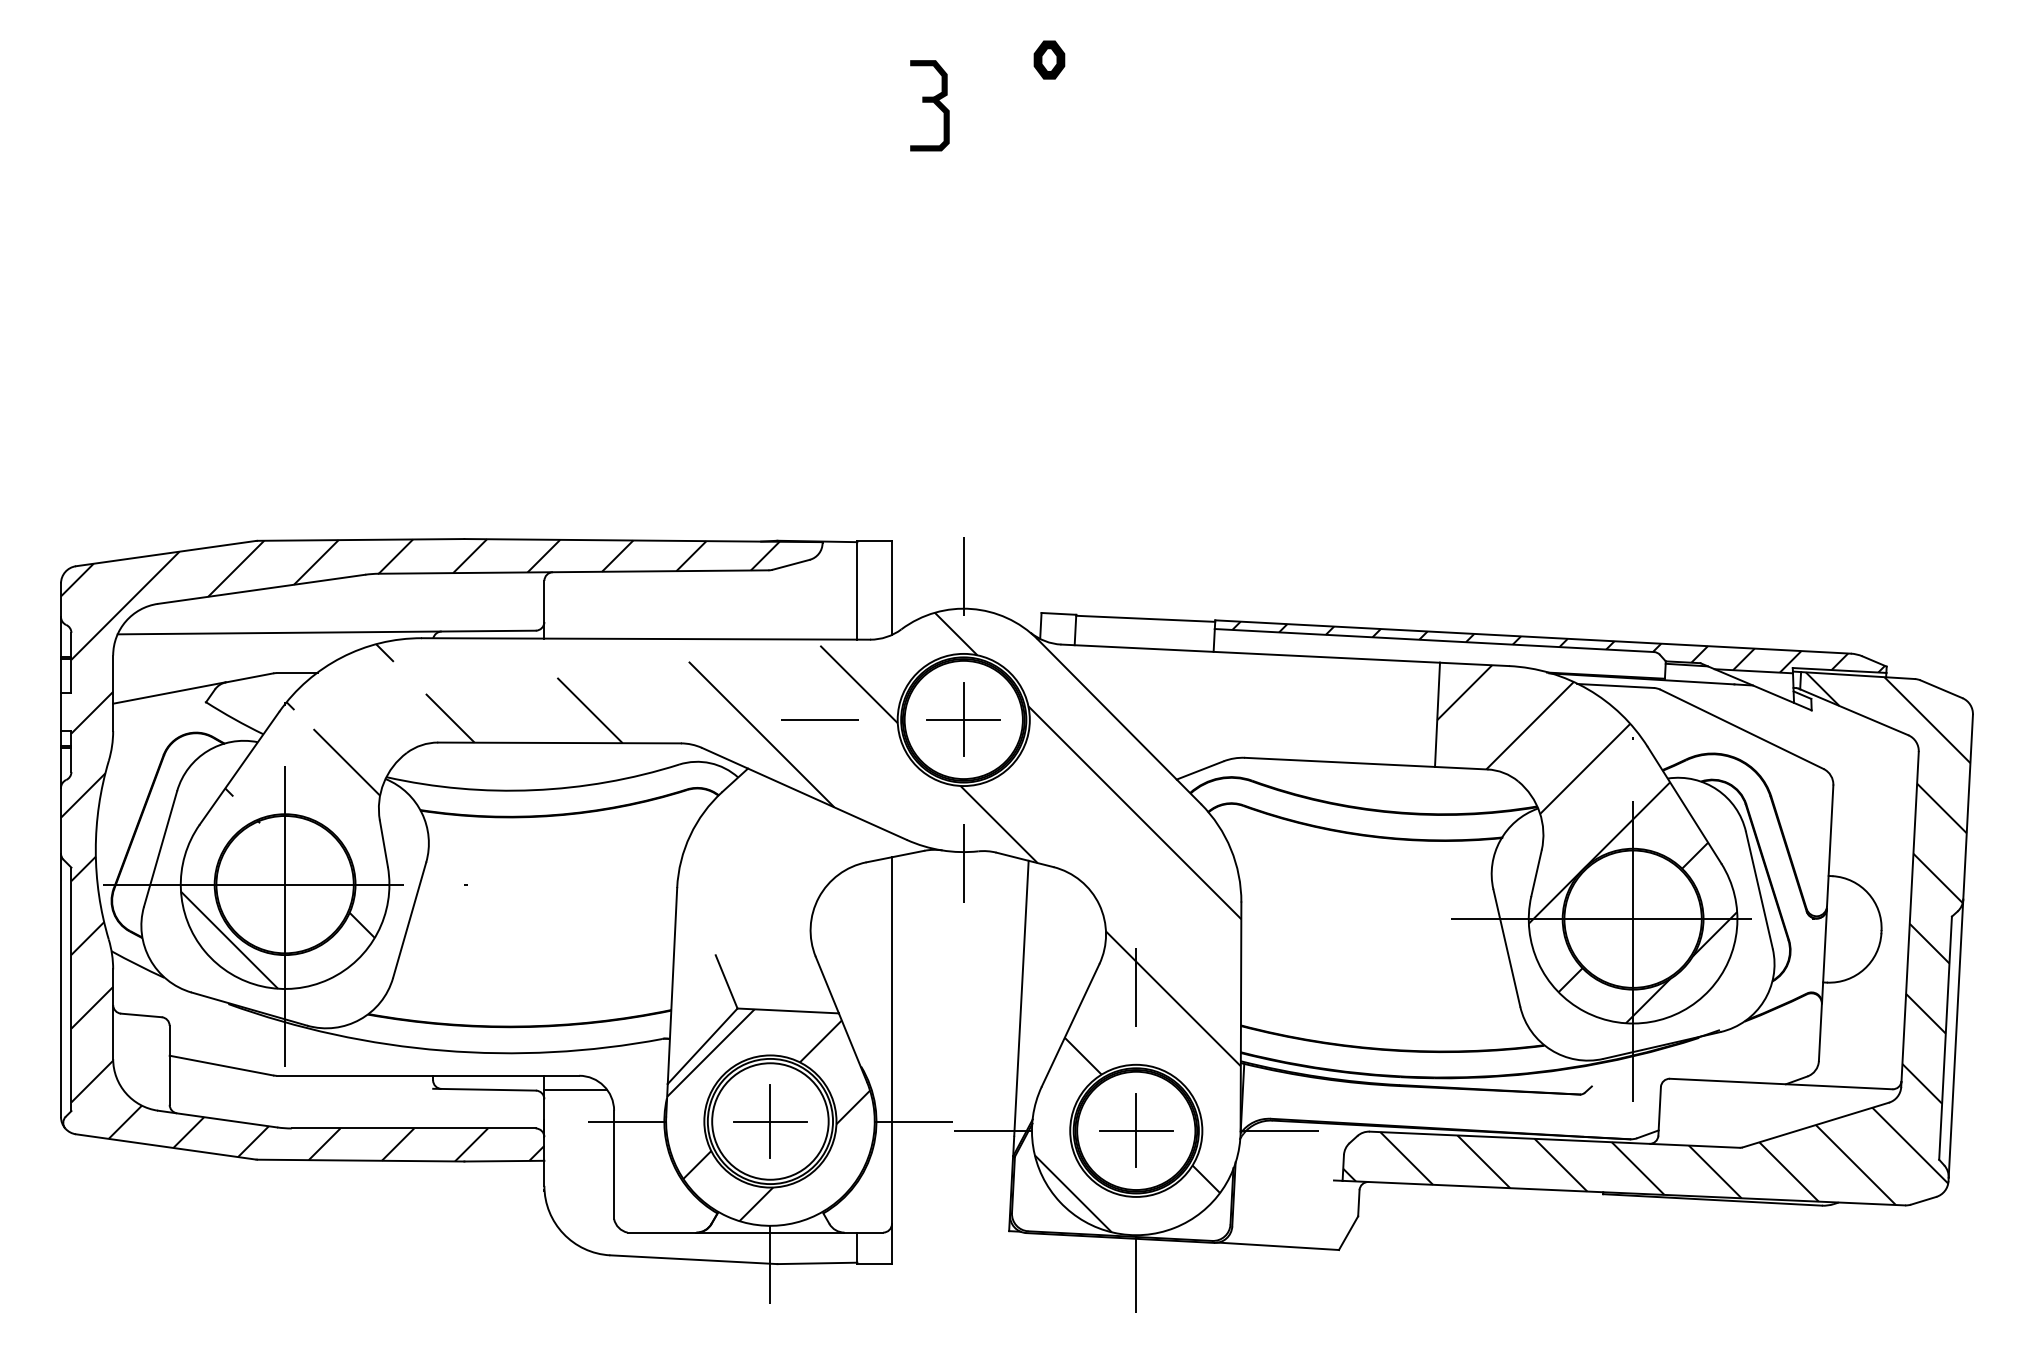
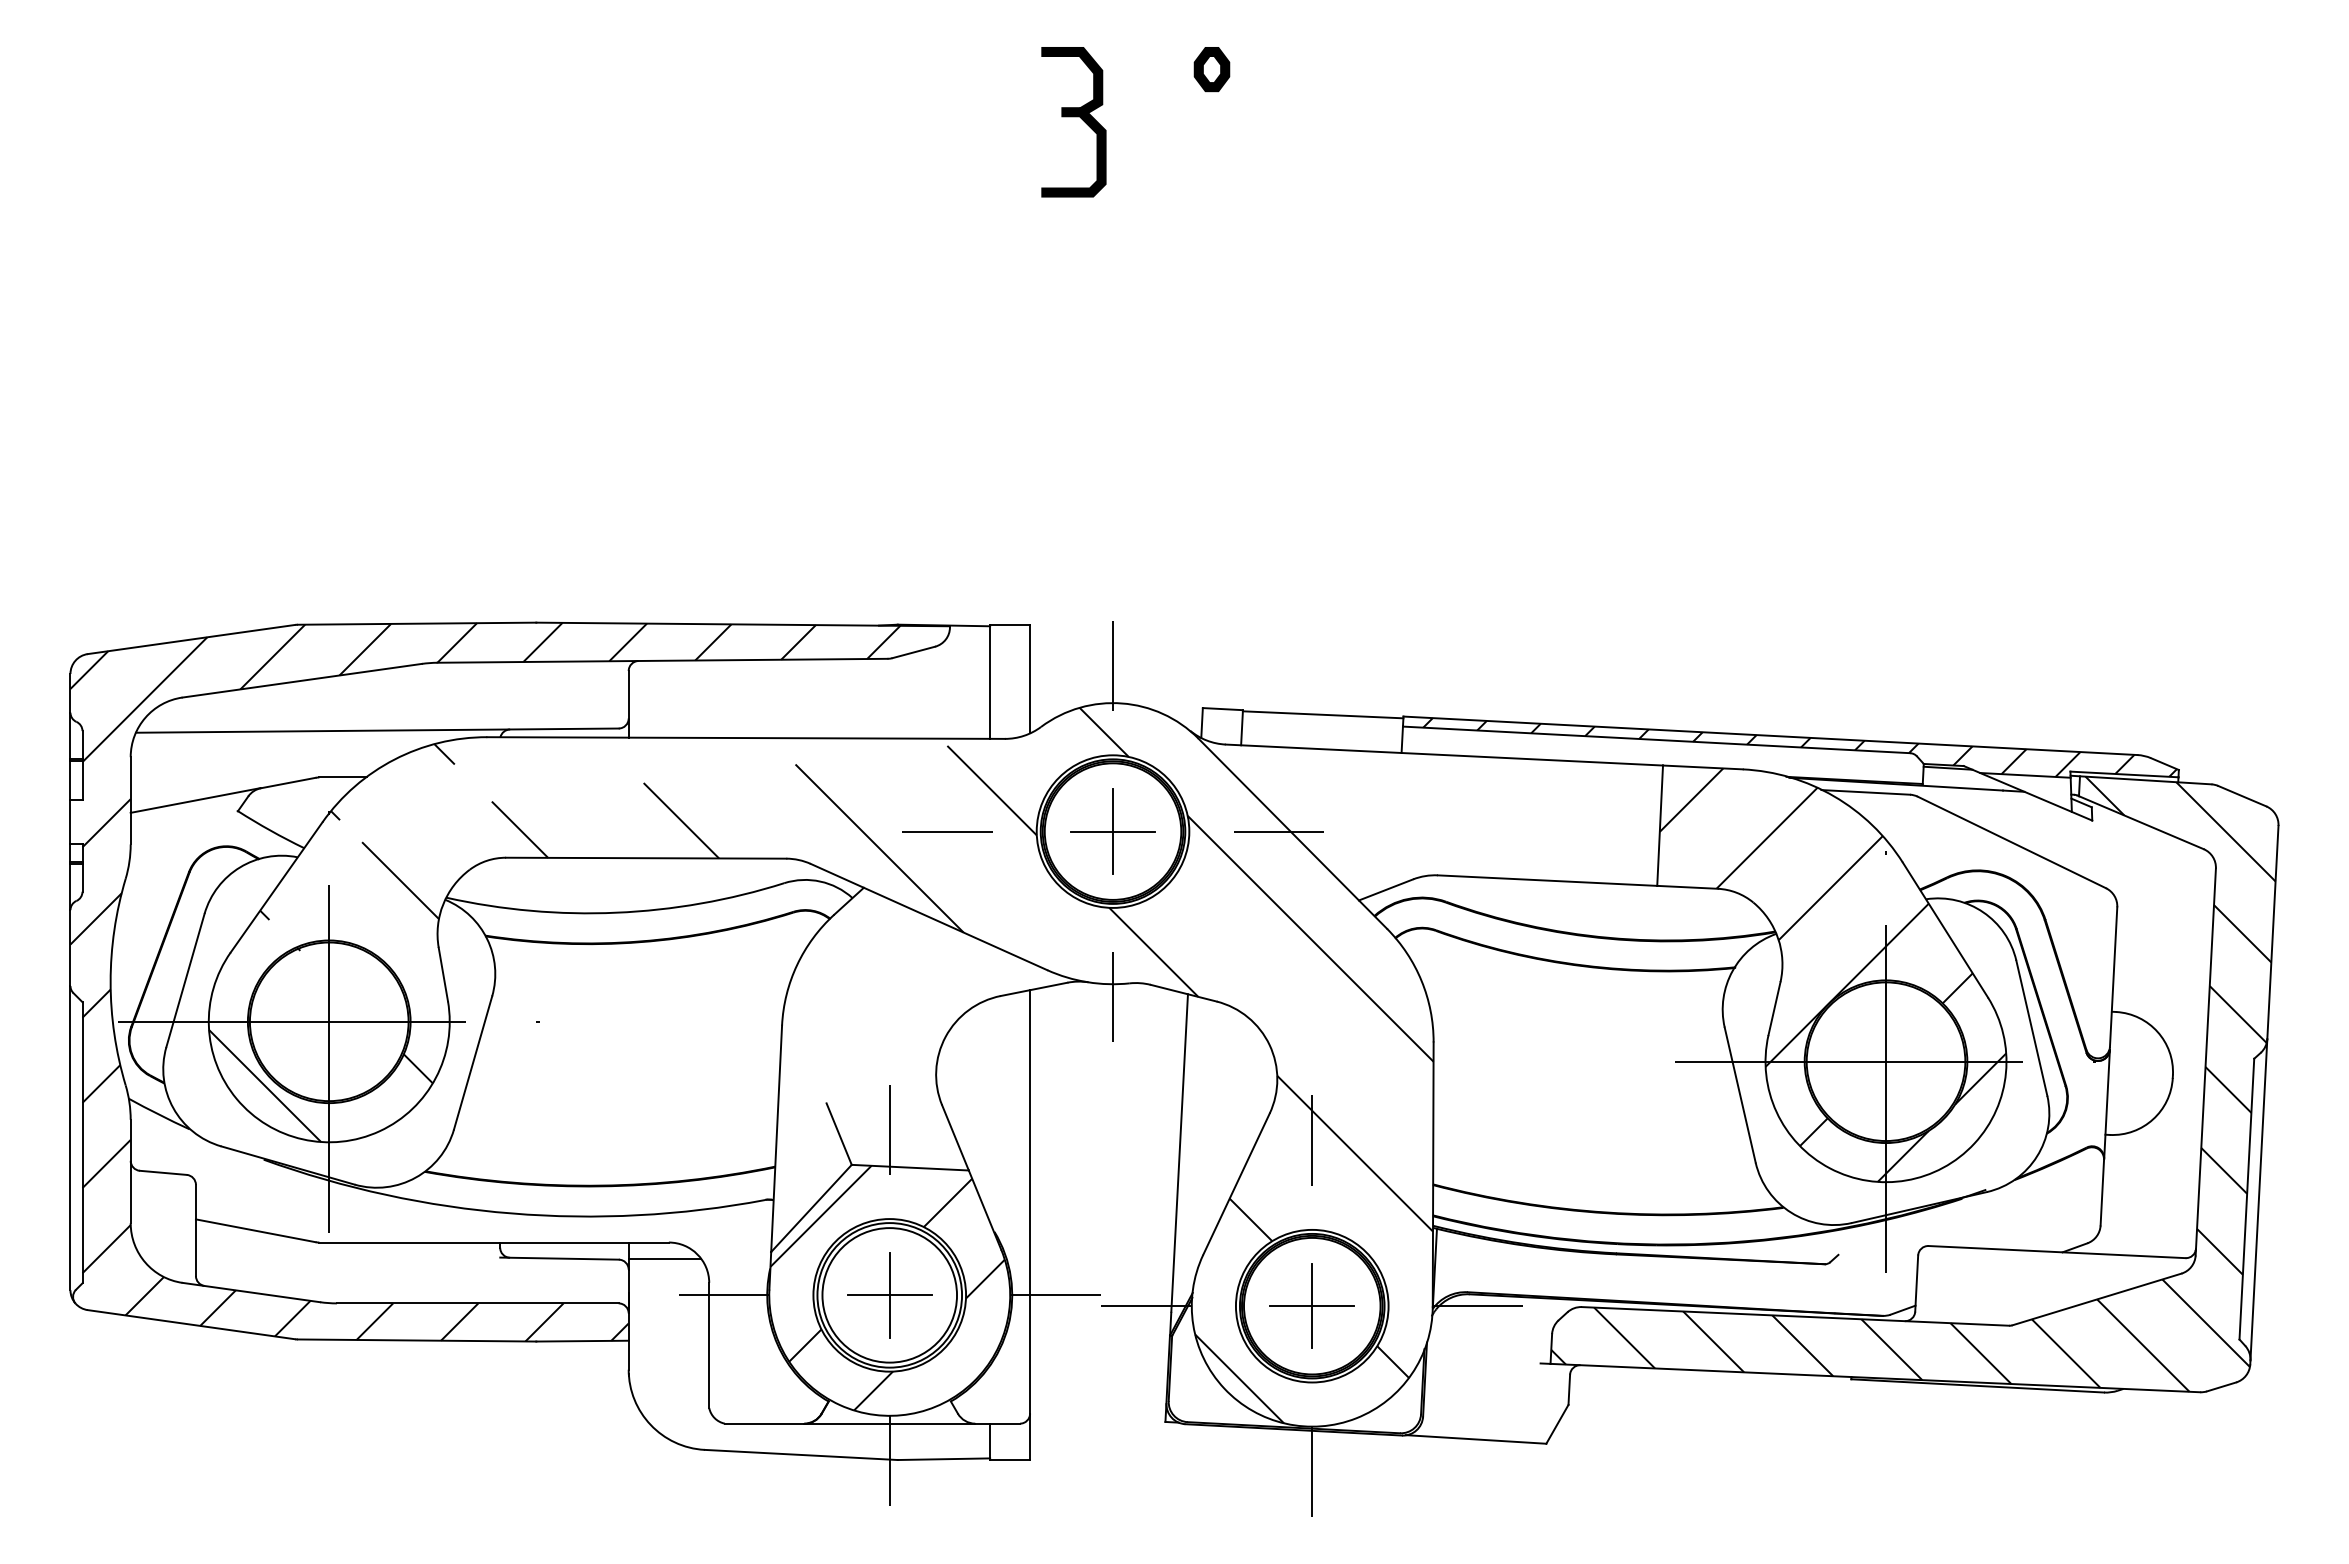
part: (929, 105) -> (1073, 122), size x1.43
line: (1107, 719) -> (1278, 831), added
line: (770, 977) -> (889, 1129), added

